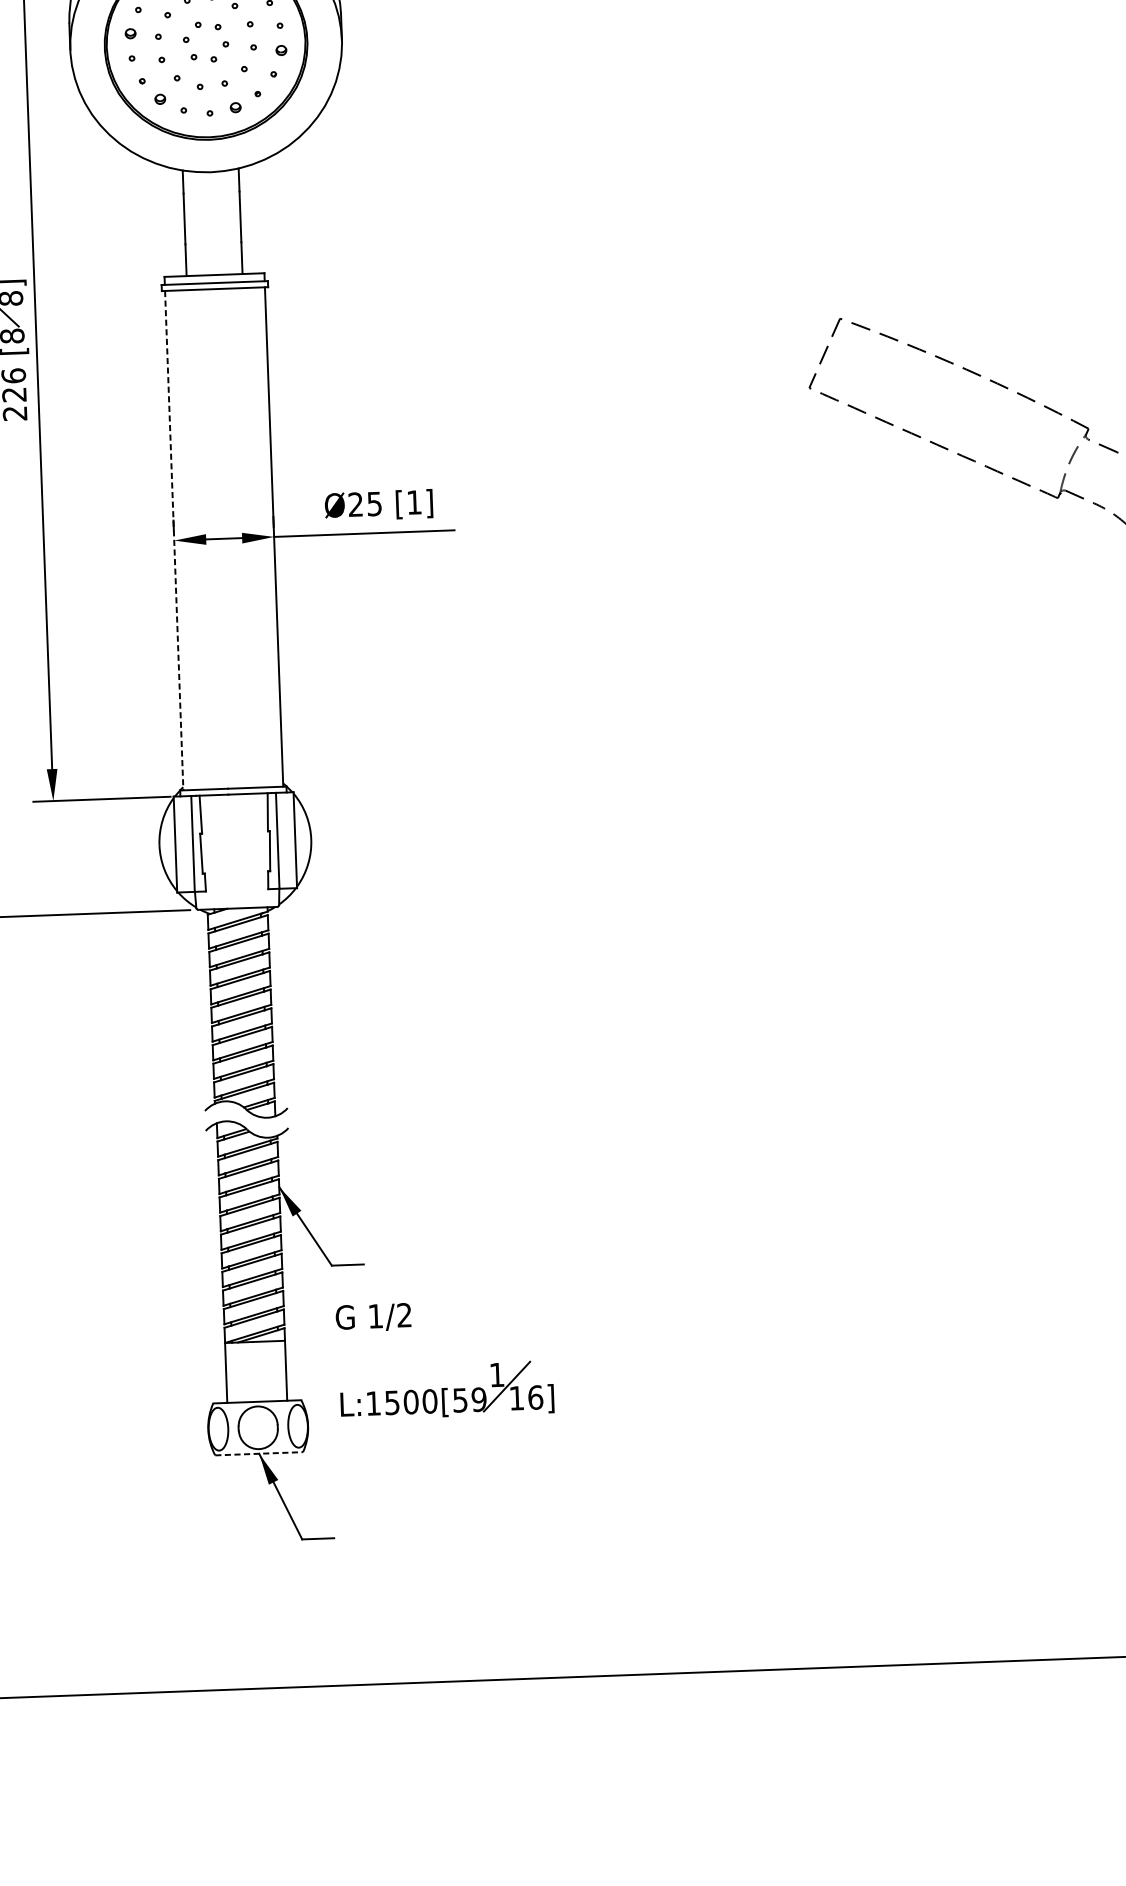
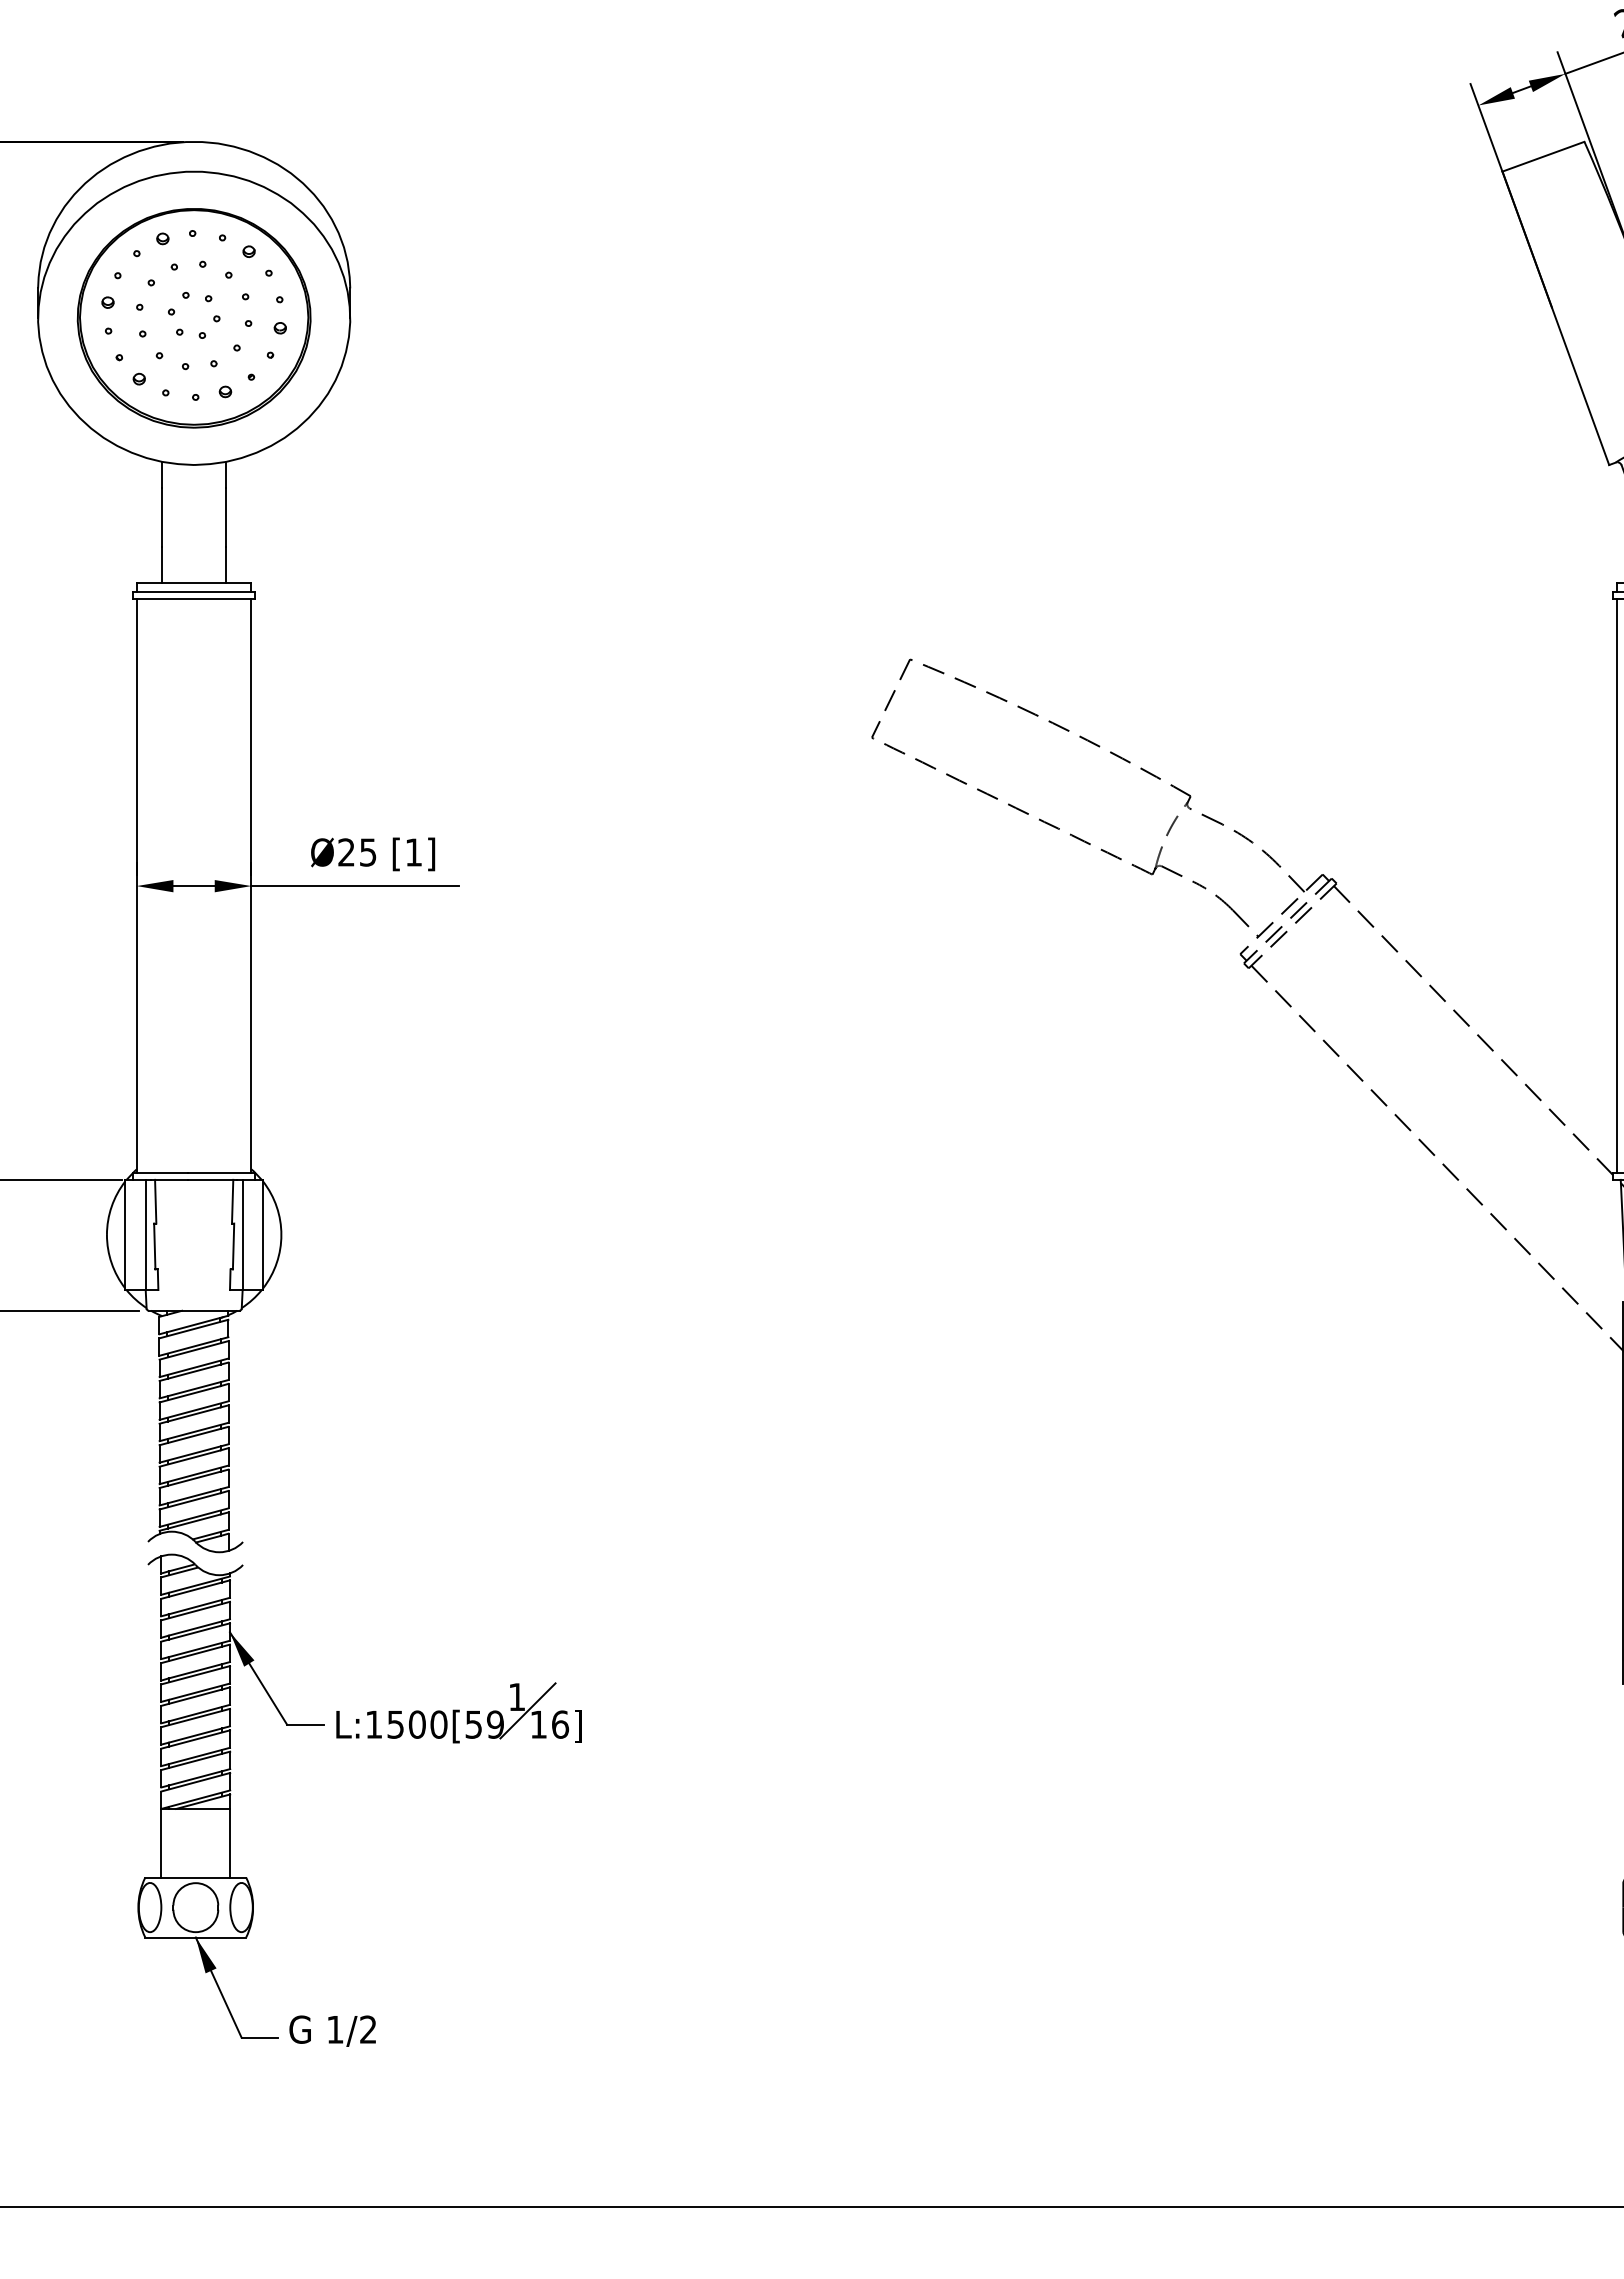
line: (174, 540) -> (136, 886), dashed -> solid
text: (373, 1317) -> (332, 2030), moved
part: (446, 1390) -> (458, 1712), moved
line: (259, 1453) -> (196, 1937), dashed -> solid

